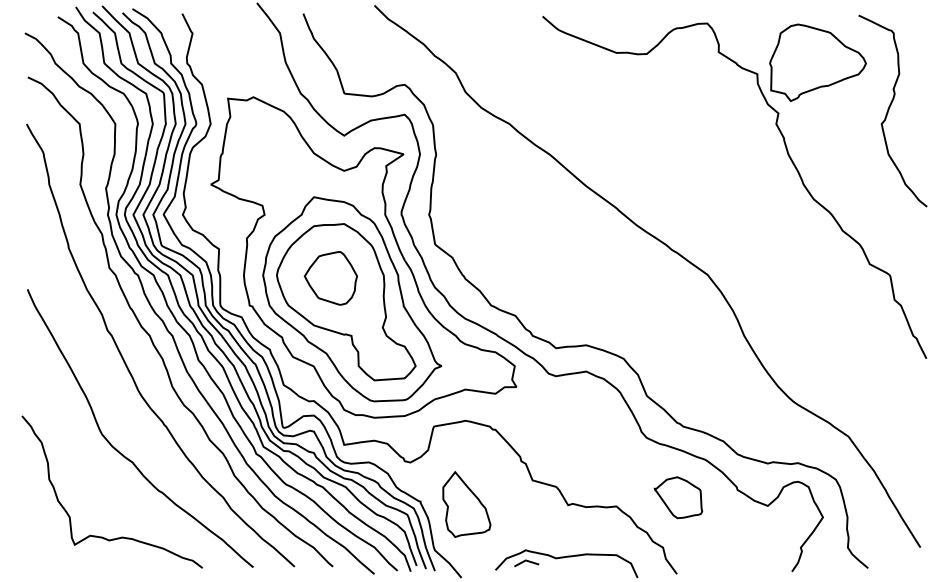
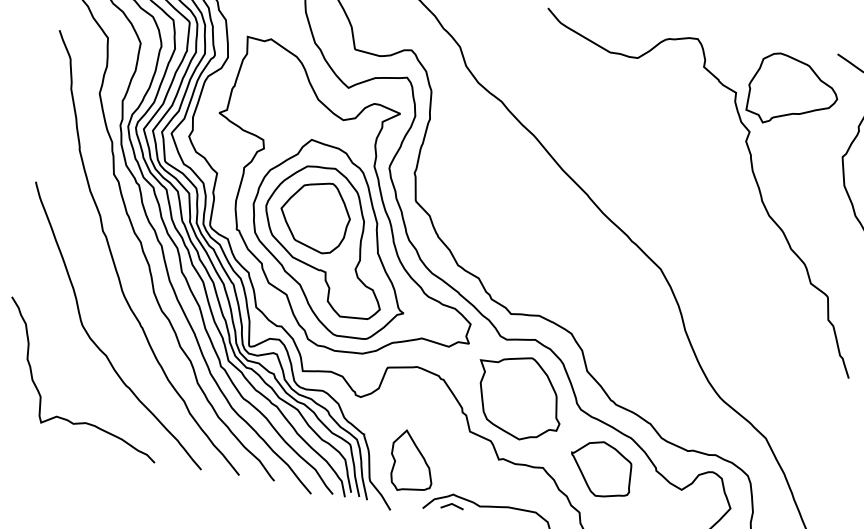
part: (330, 278) -> (314, 216), size x1.43
part: (578, 435) -> (518, 397), added
part: (678, 497) -> (601, 468), size x1.43
part: (466, 504) -> (412, 461), moved

